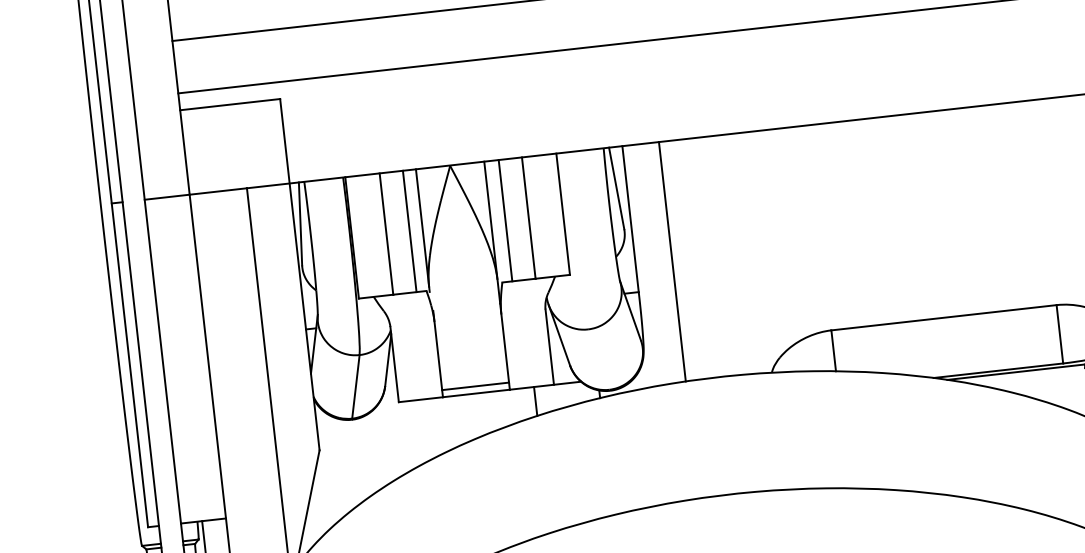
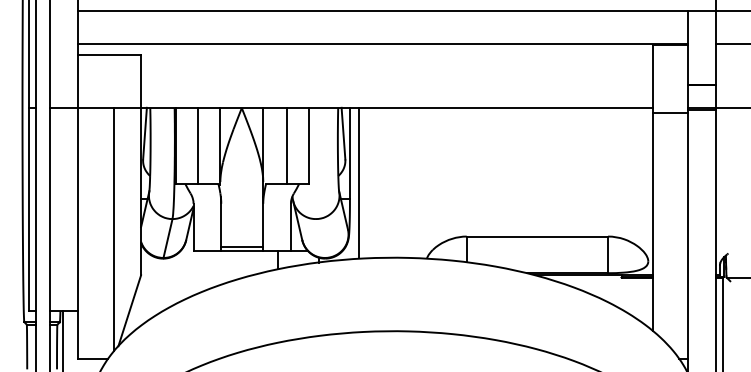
line: (505, 220) -> (272, 145), removed
line: (410, 230) -> (212, 145), removed
line: (671, 261) -> (358, 182), moved

